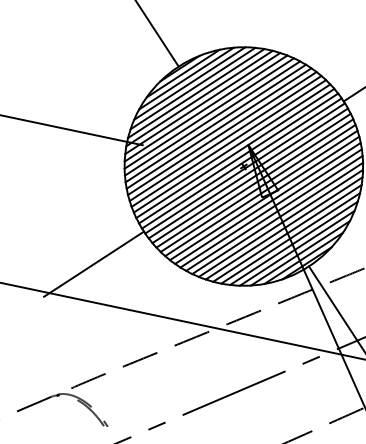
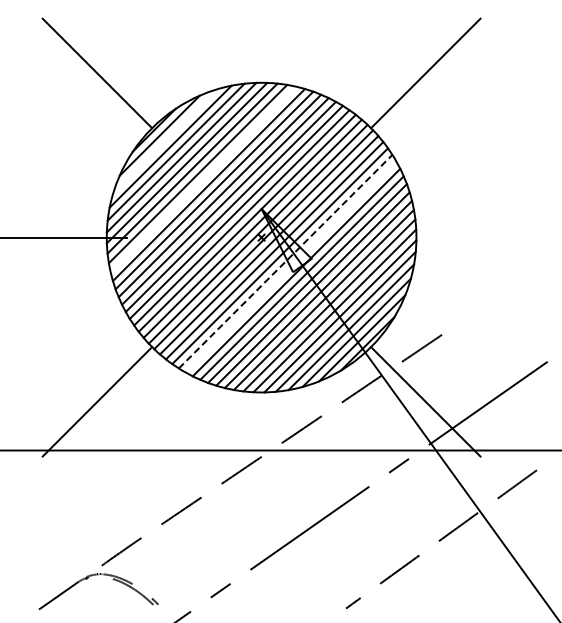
line: (186, 78) -> (165, 141), removed
line: (209, 113) -> (203, 179), removed
line: (258, 188) -> (285, 261), solid -> dashed
line: (261, 192) -> (290, 266), removed

